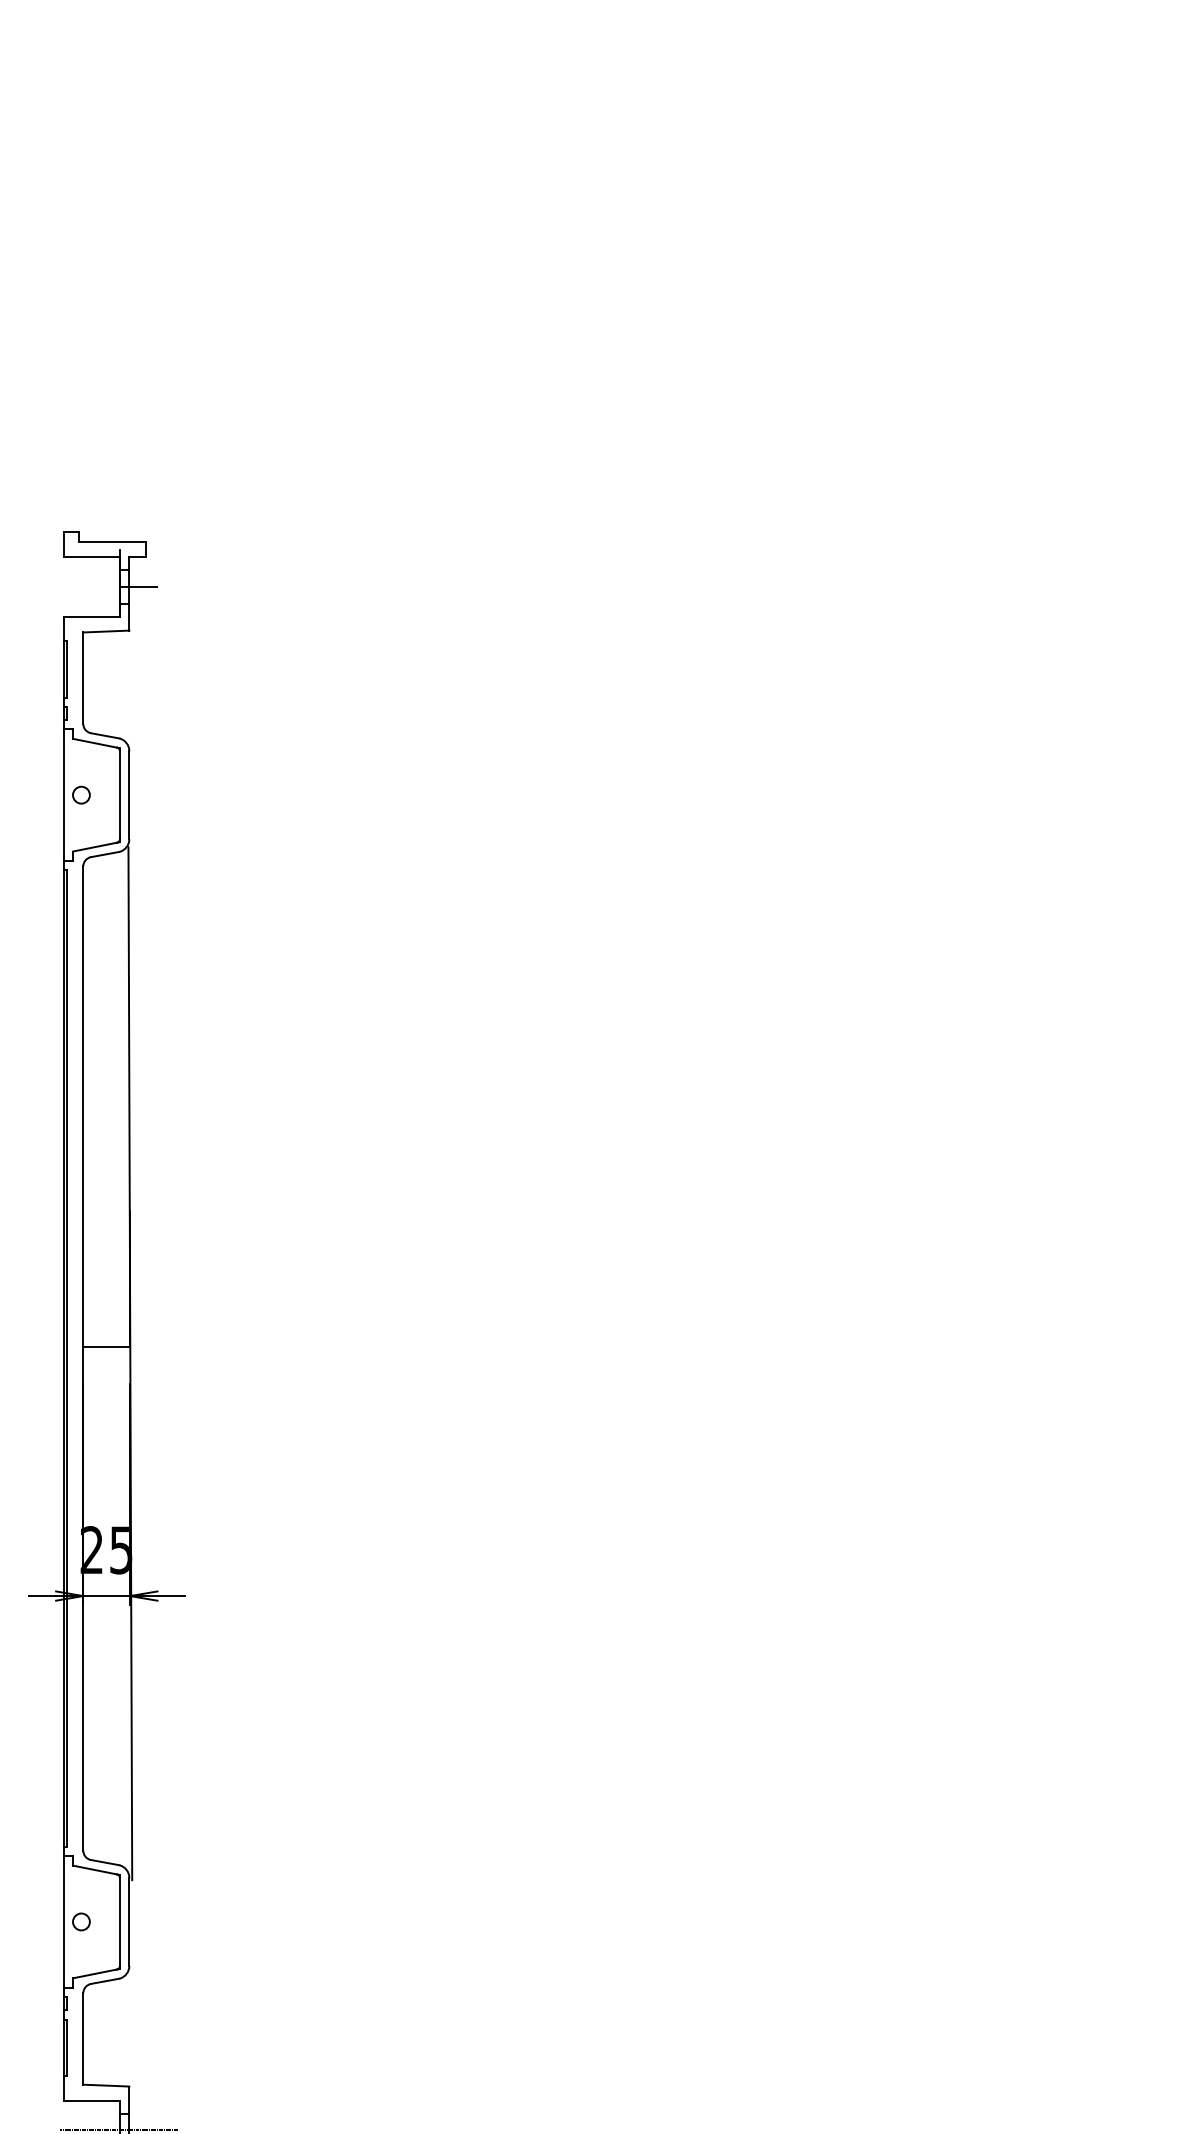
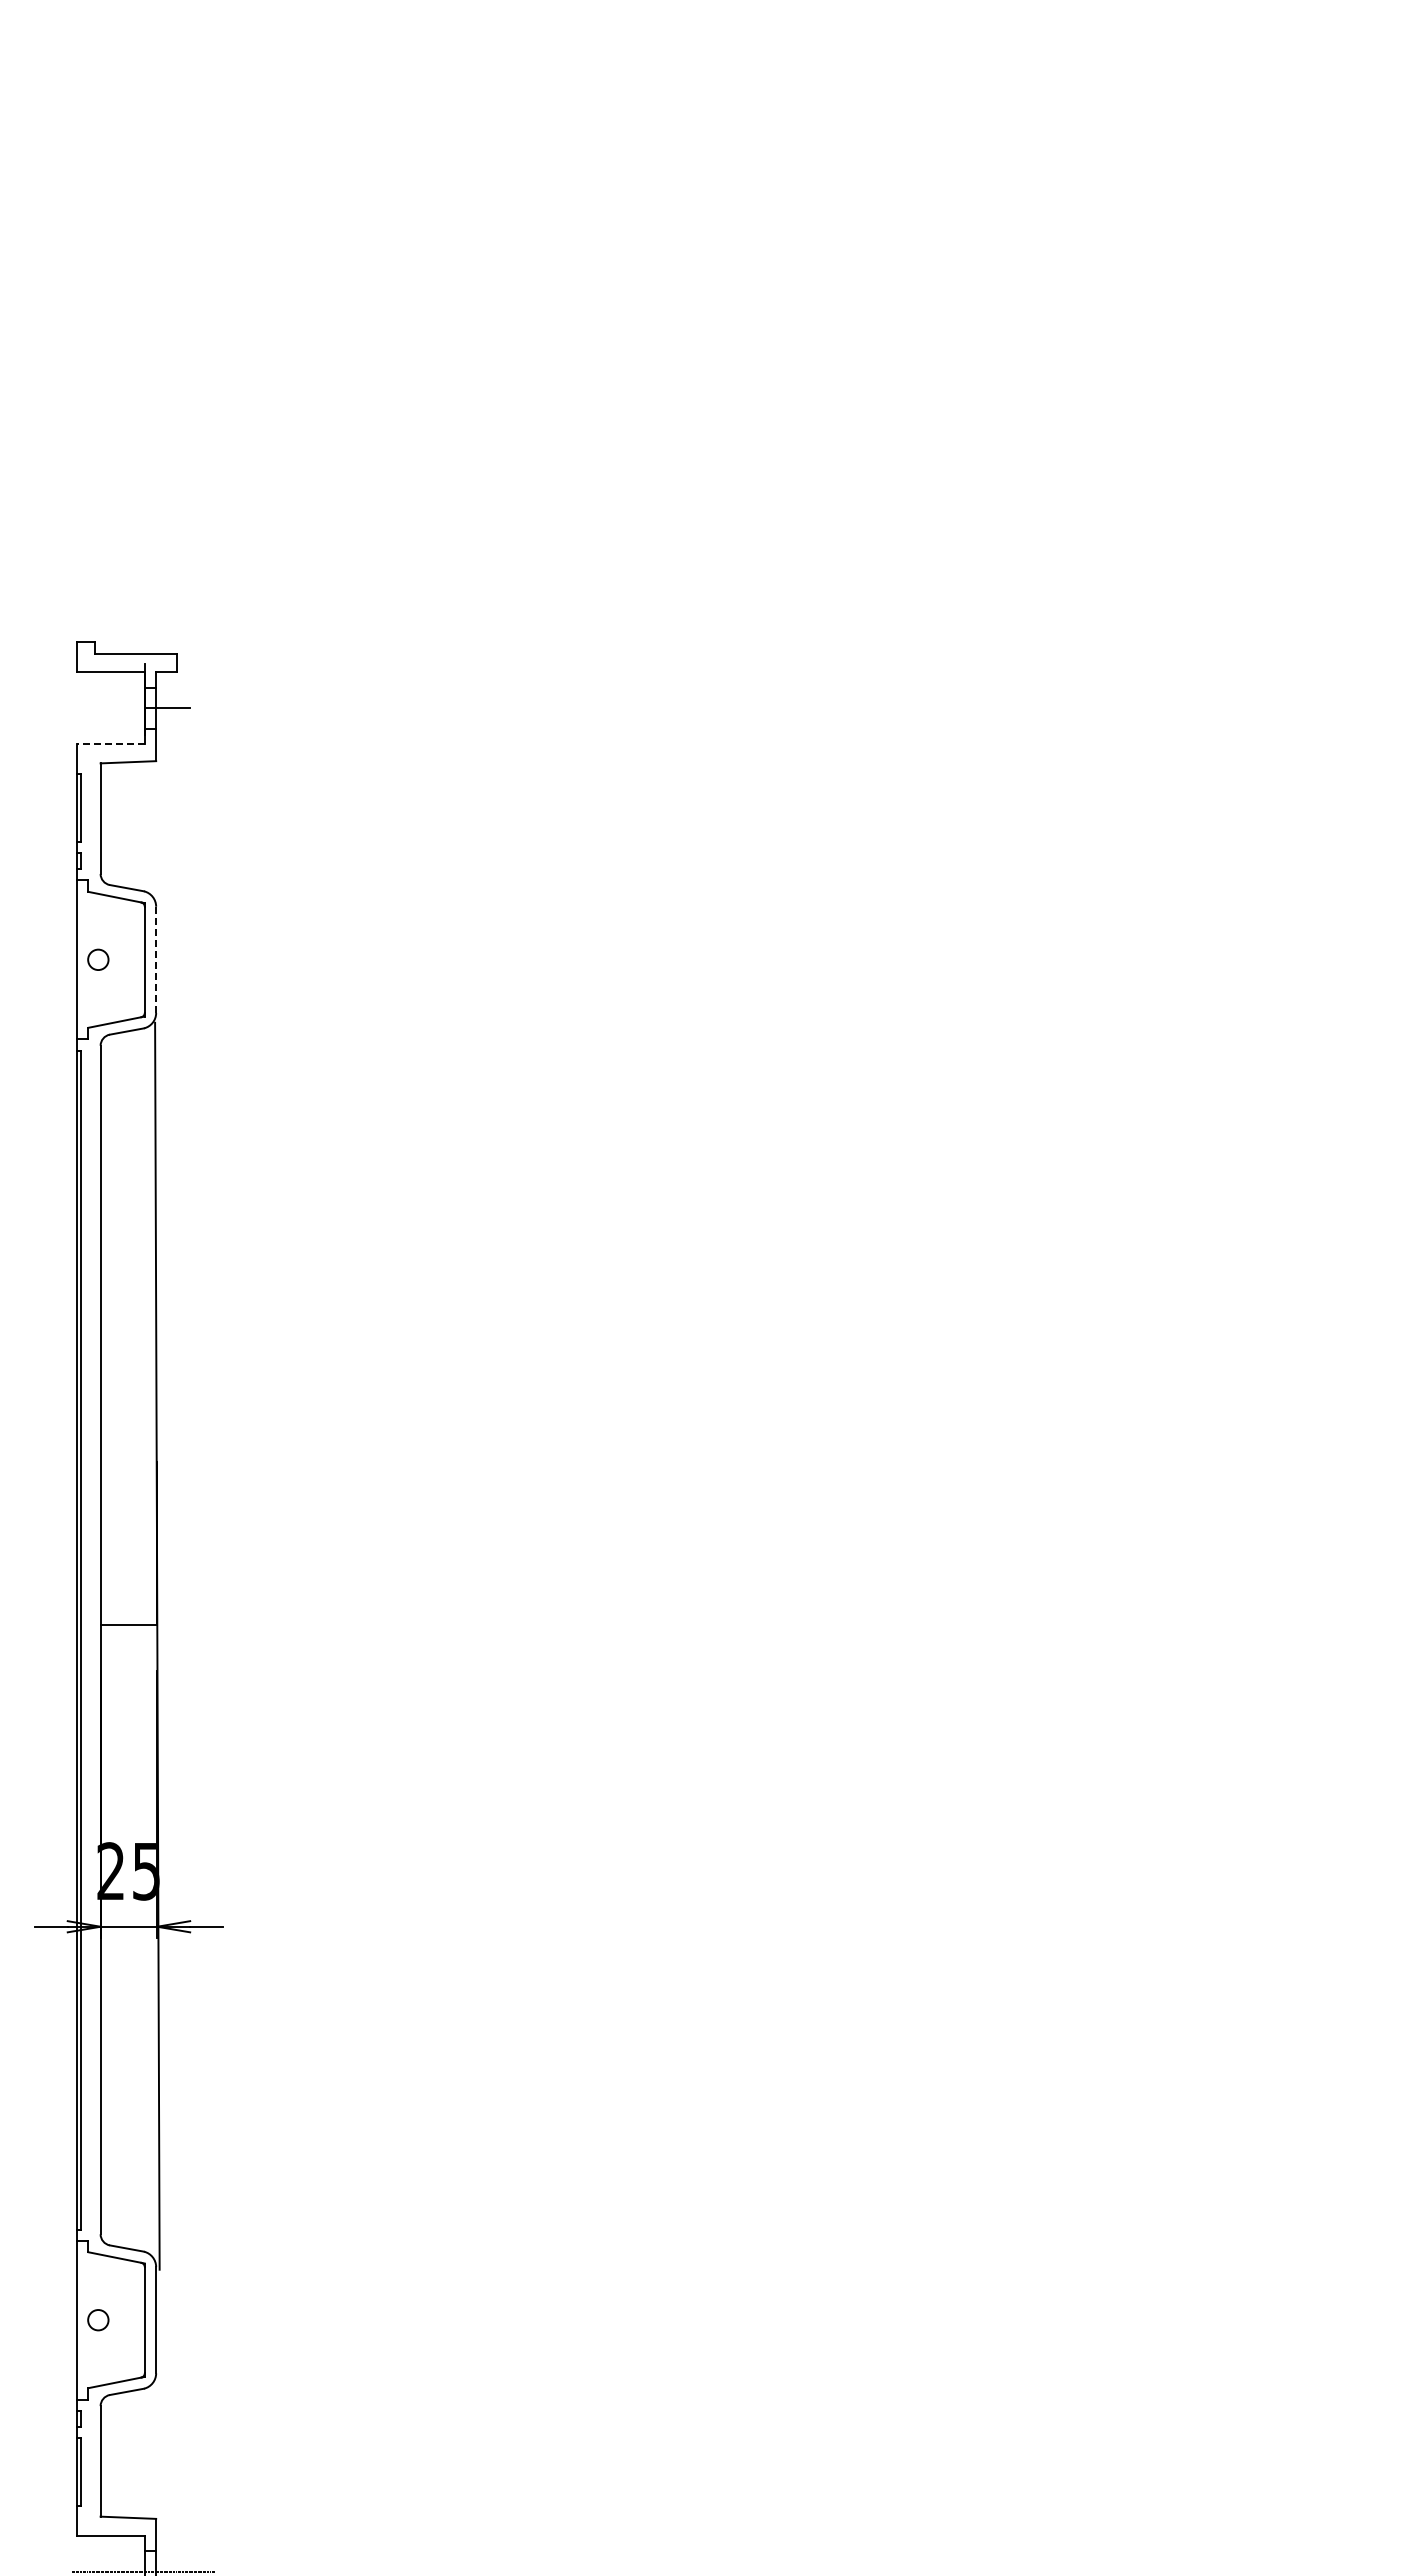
line: (91, 616) -> (110, 744), solid -> dashed
line: (129, 795) -> (156, 960), solid -> dashed

